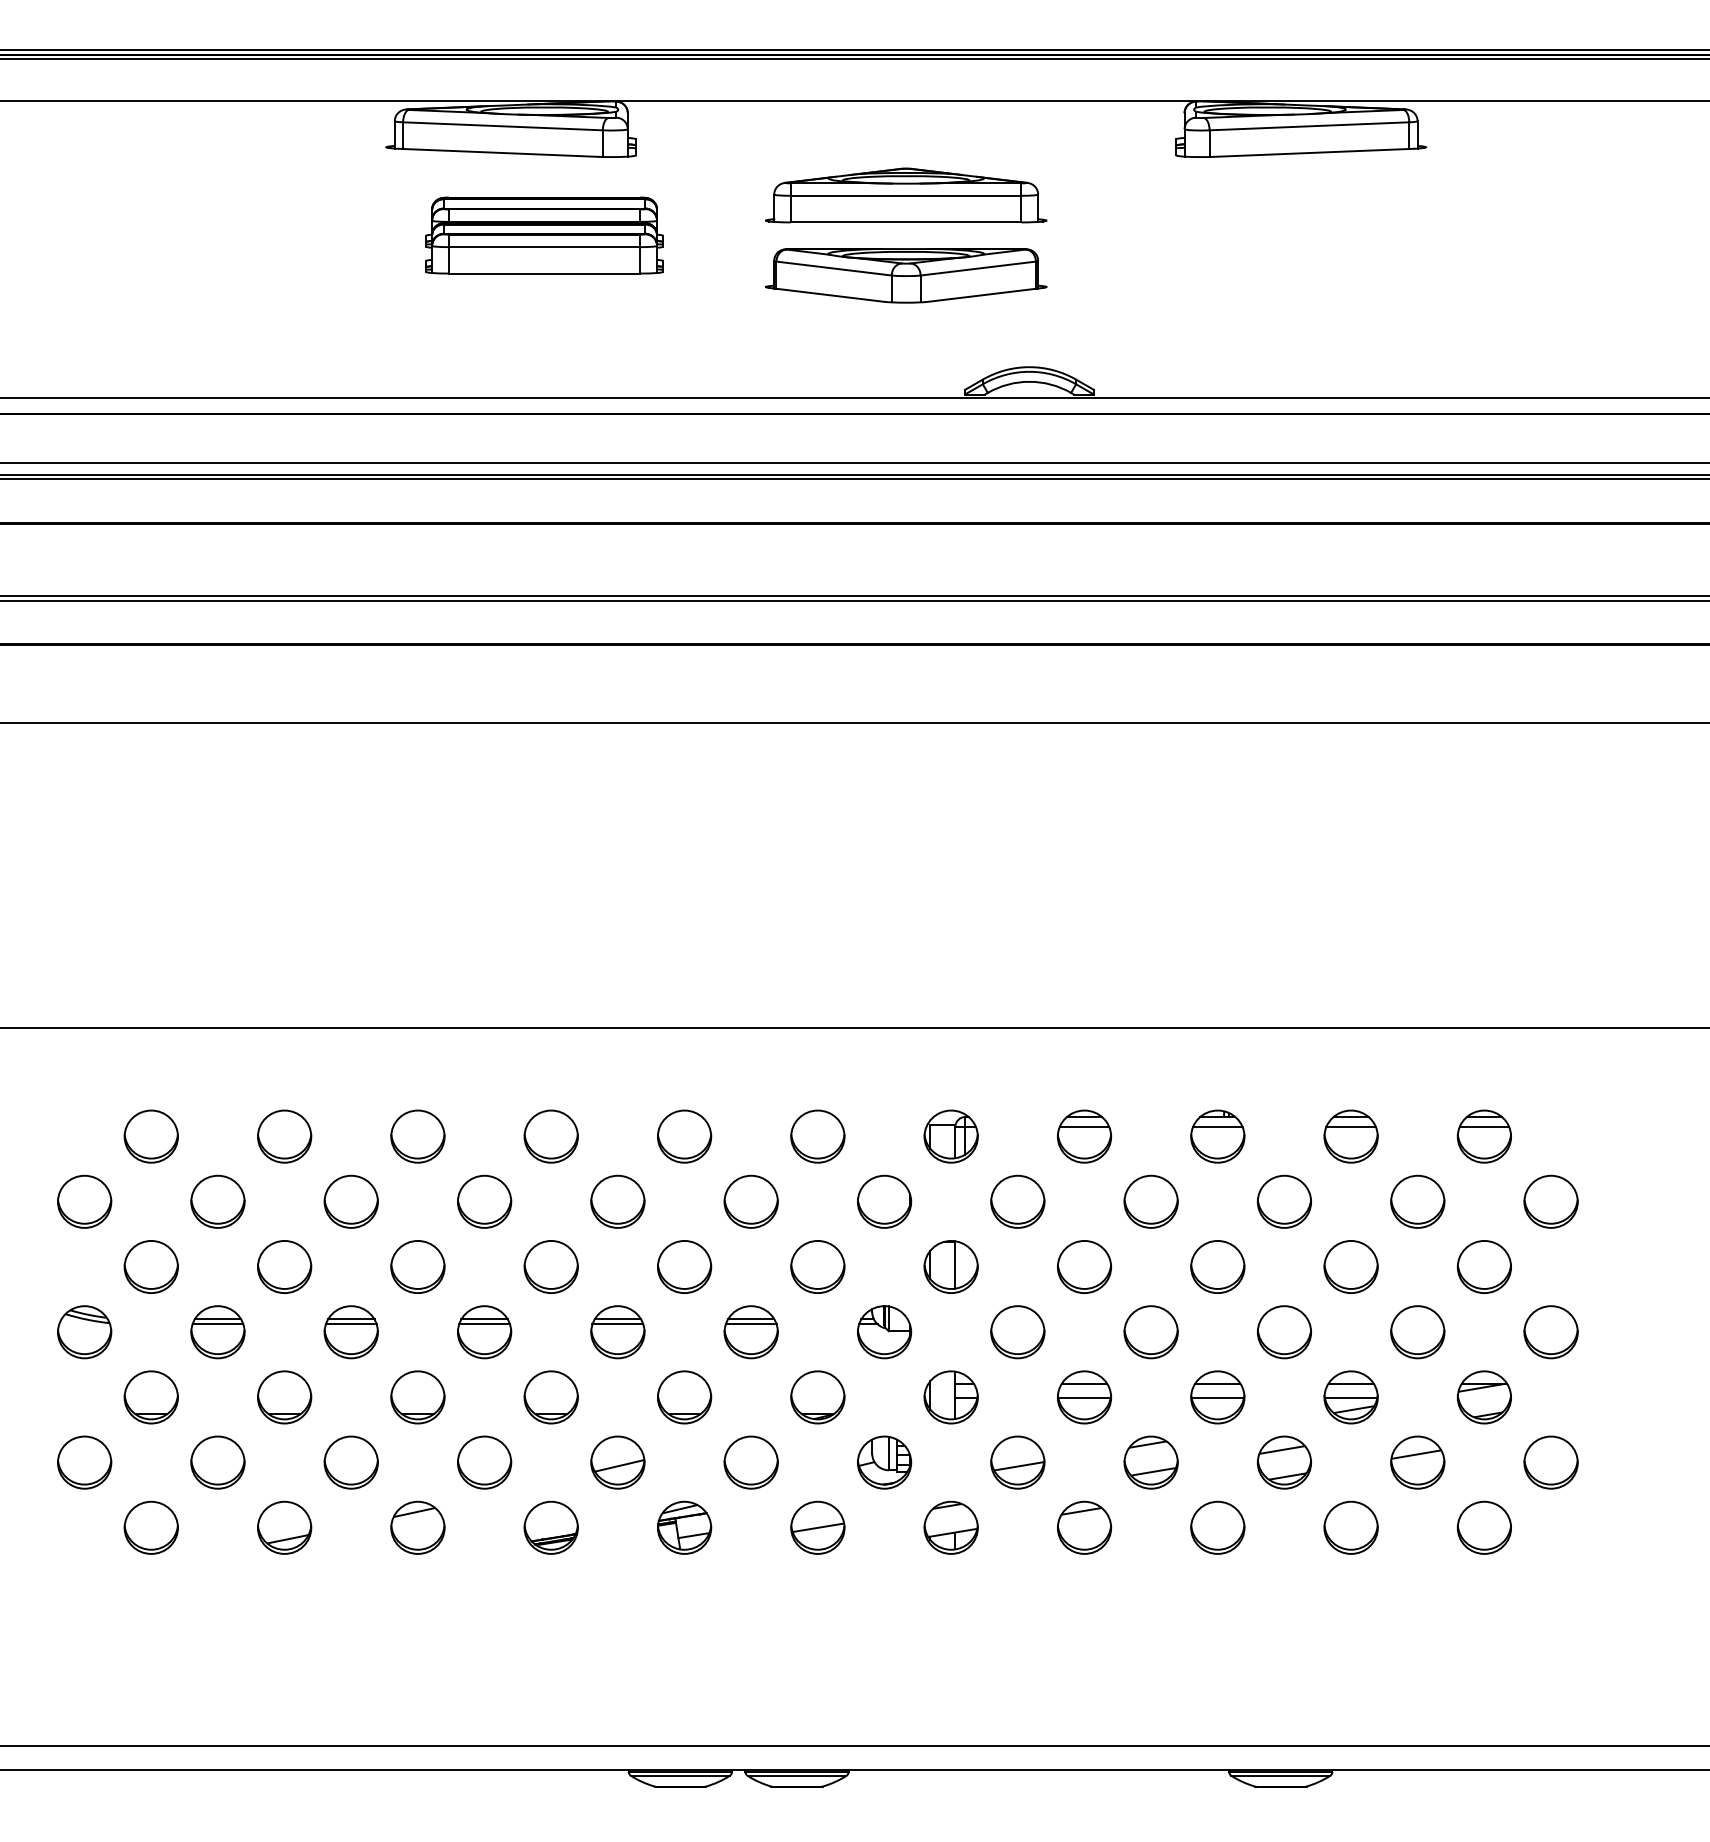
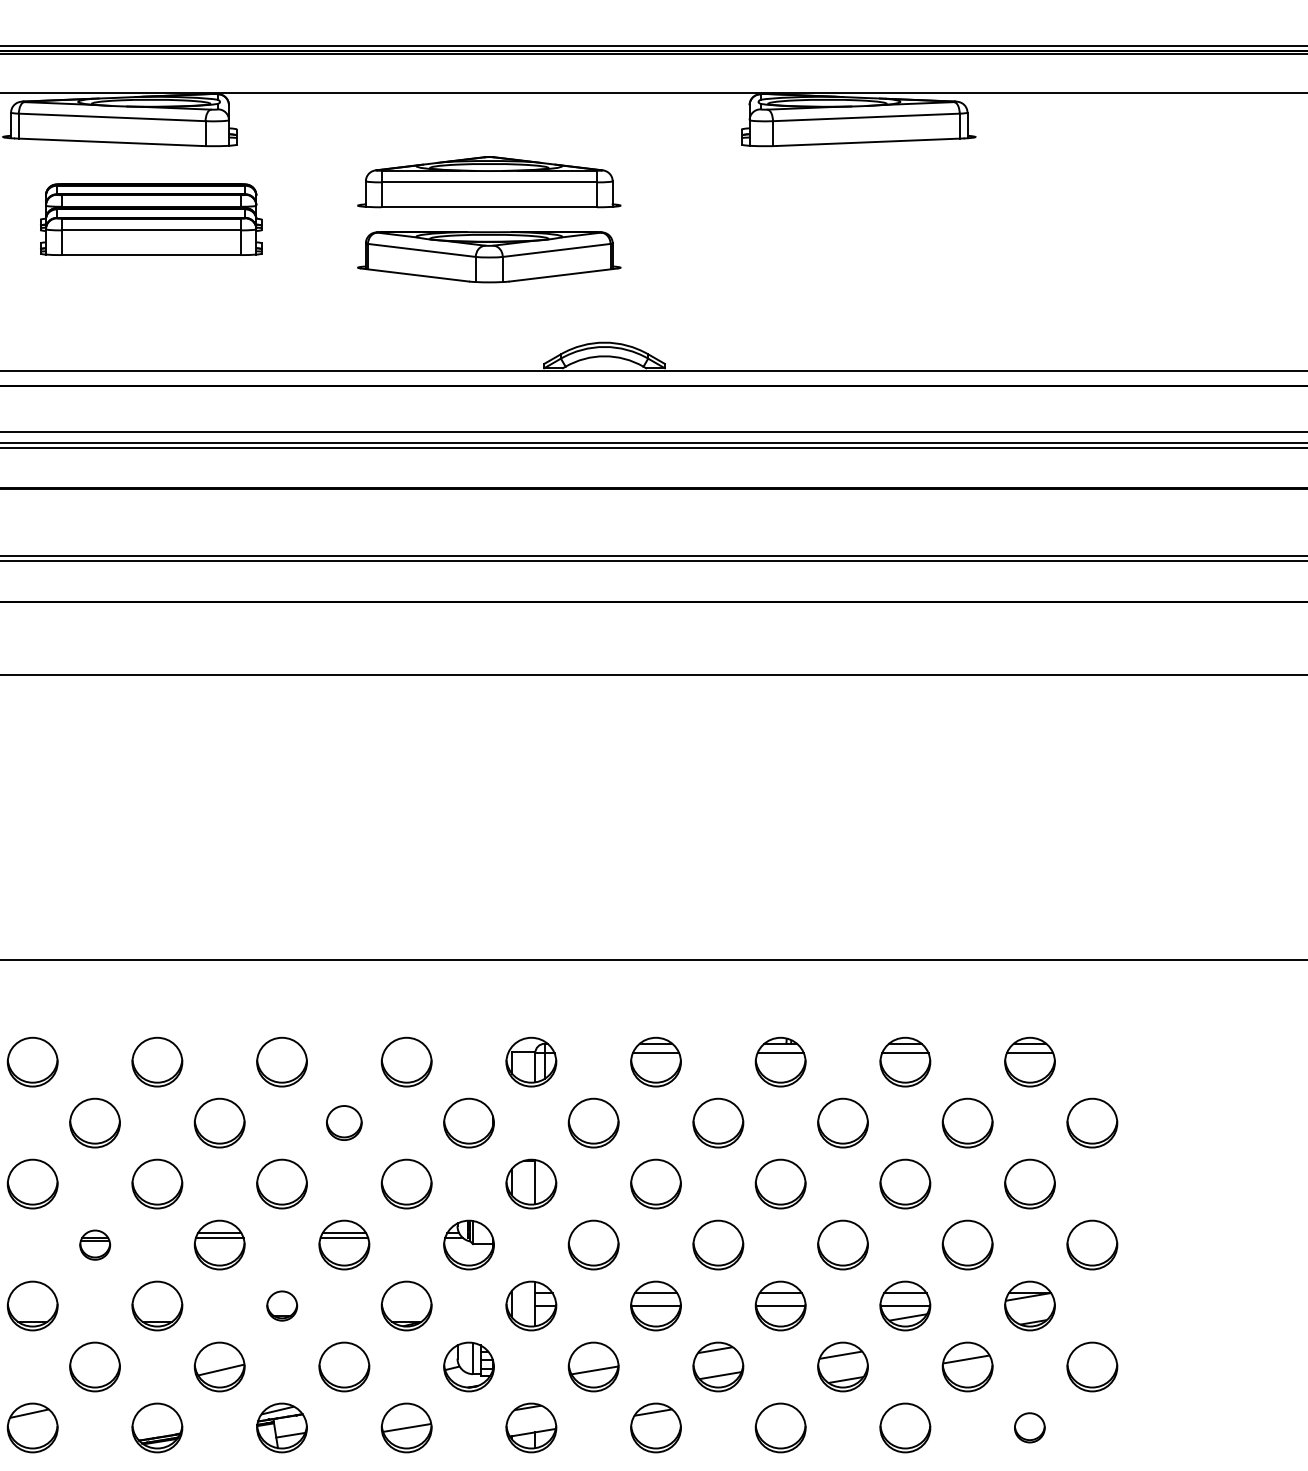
part: (750, 1201) -> (343, 1122), size x0.7
part: (484, 1332) -> (94, 1245), size x0.6
part: (684, 1397) -> (281, 1306), size x0.6
part: (1483, 1527) -> (1029, 1427), size x0.6

